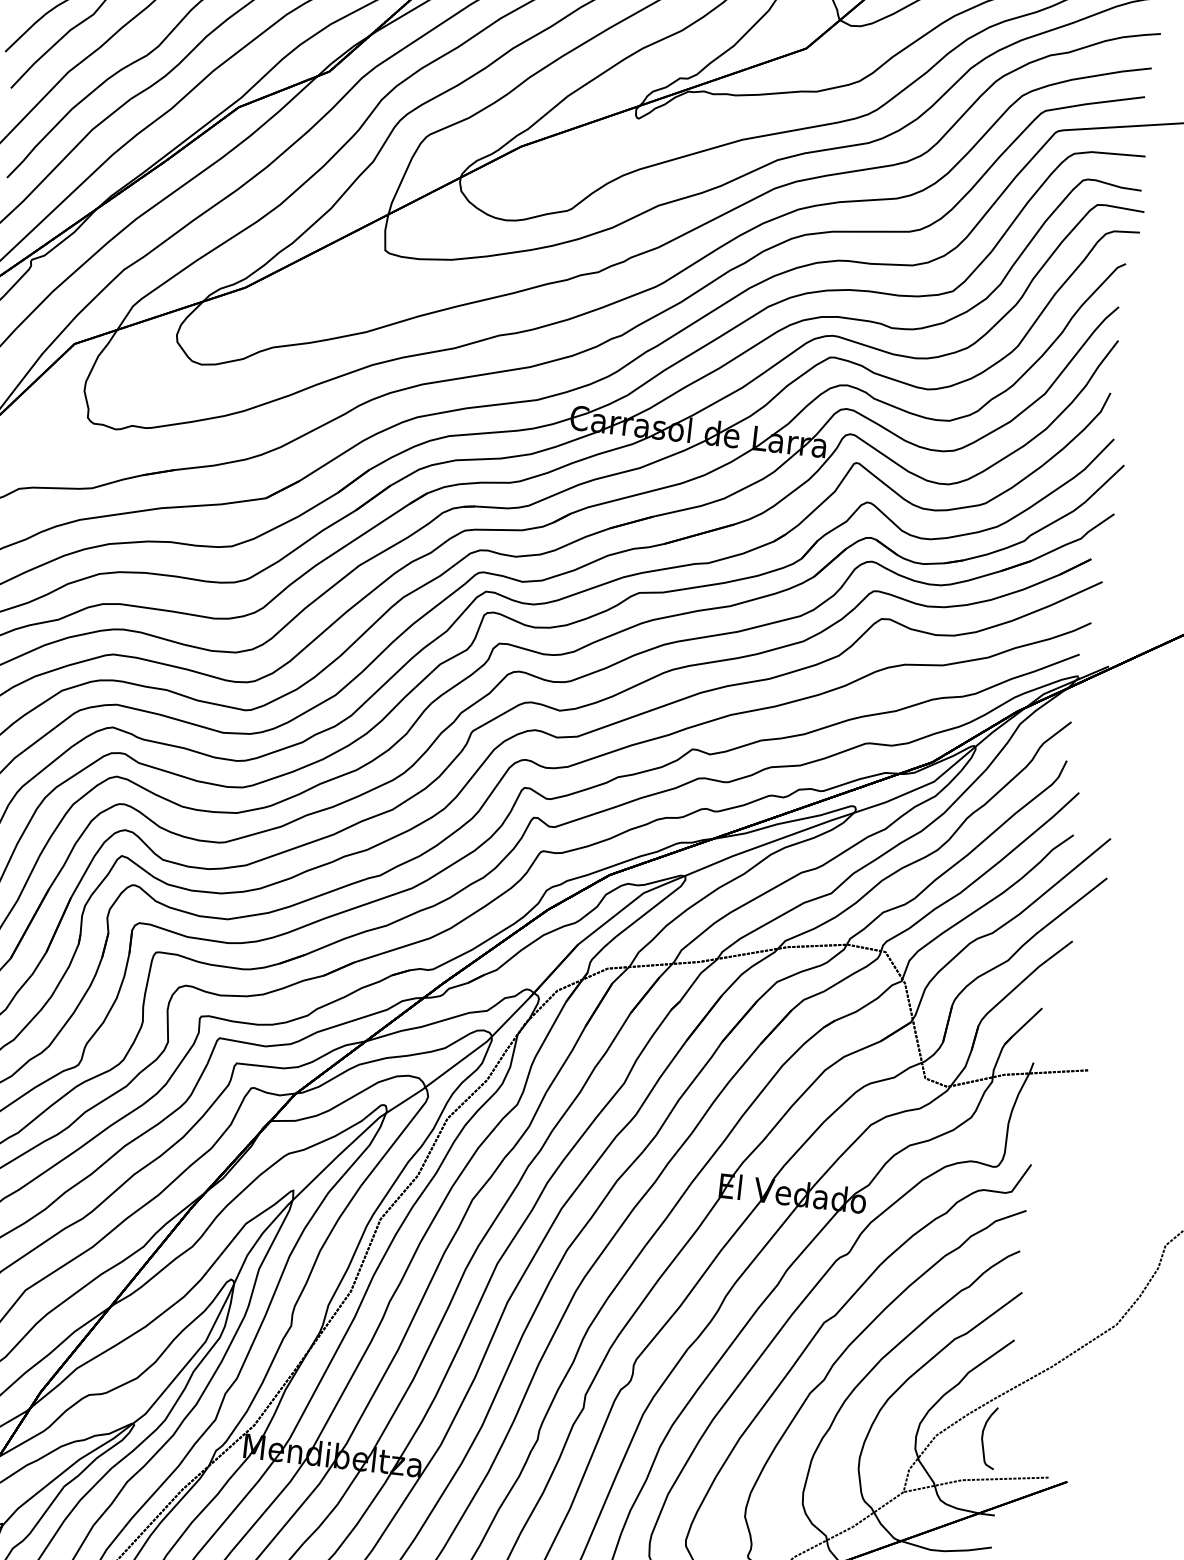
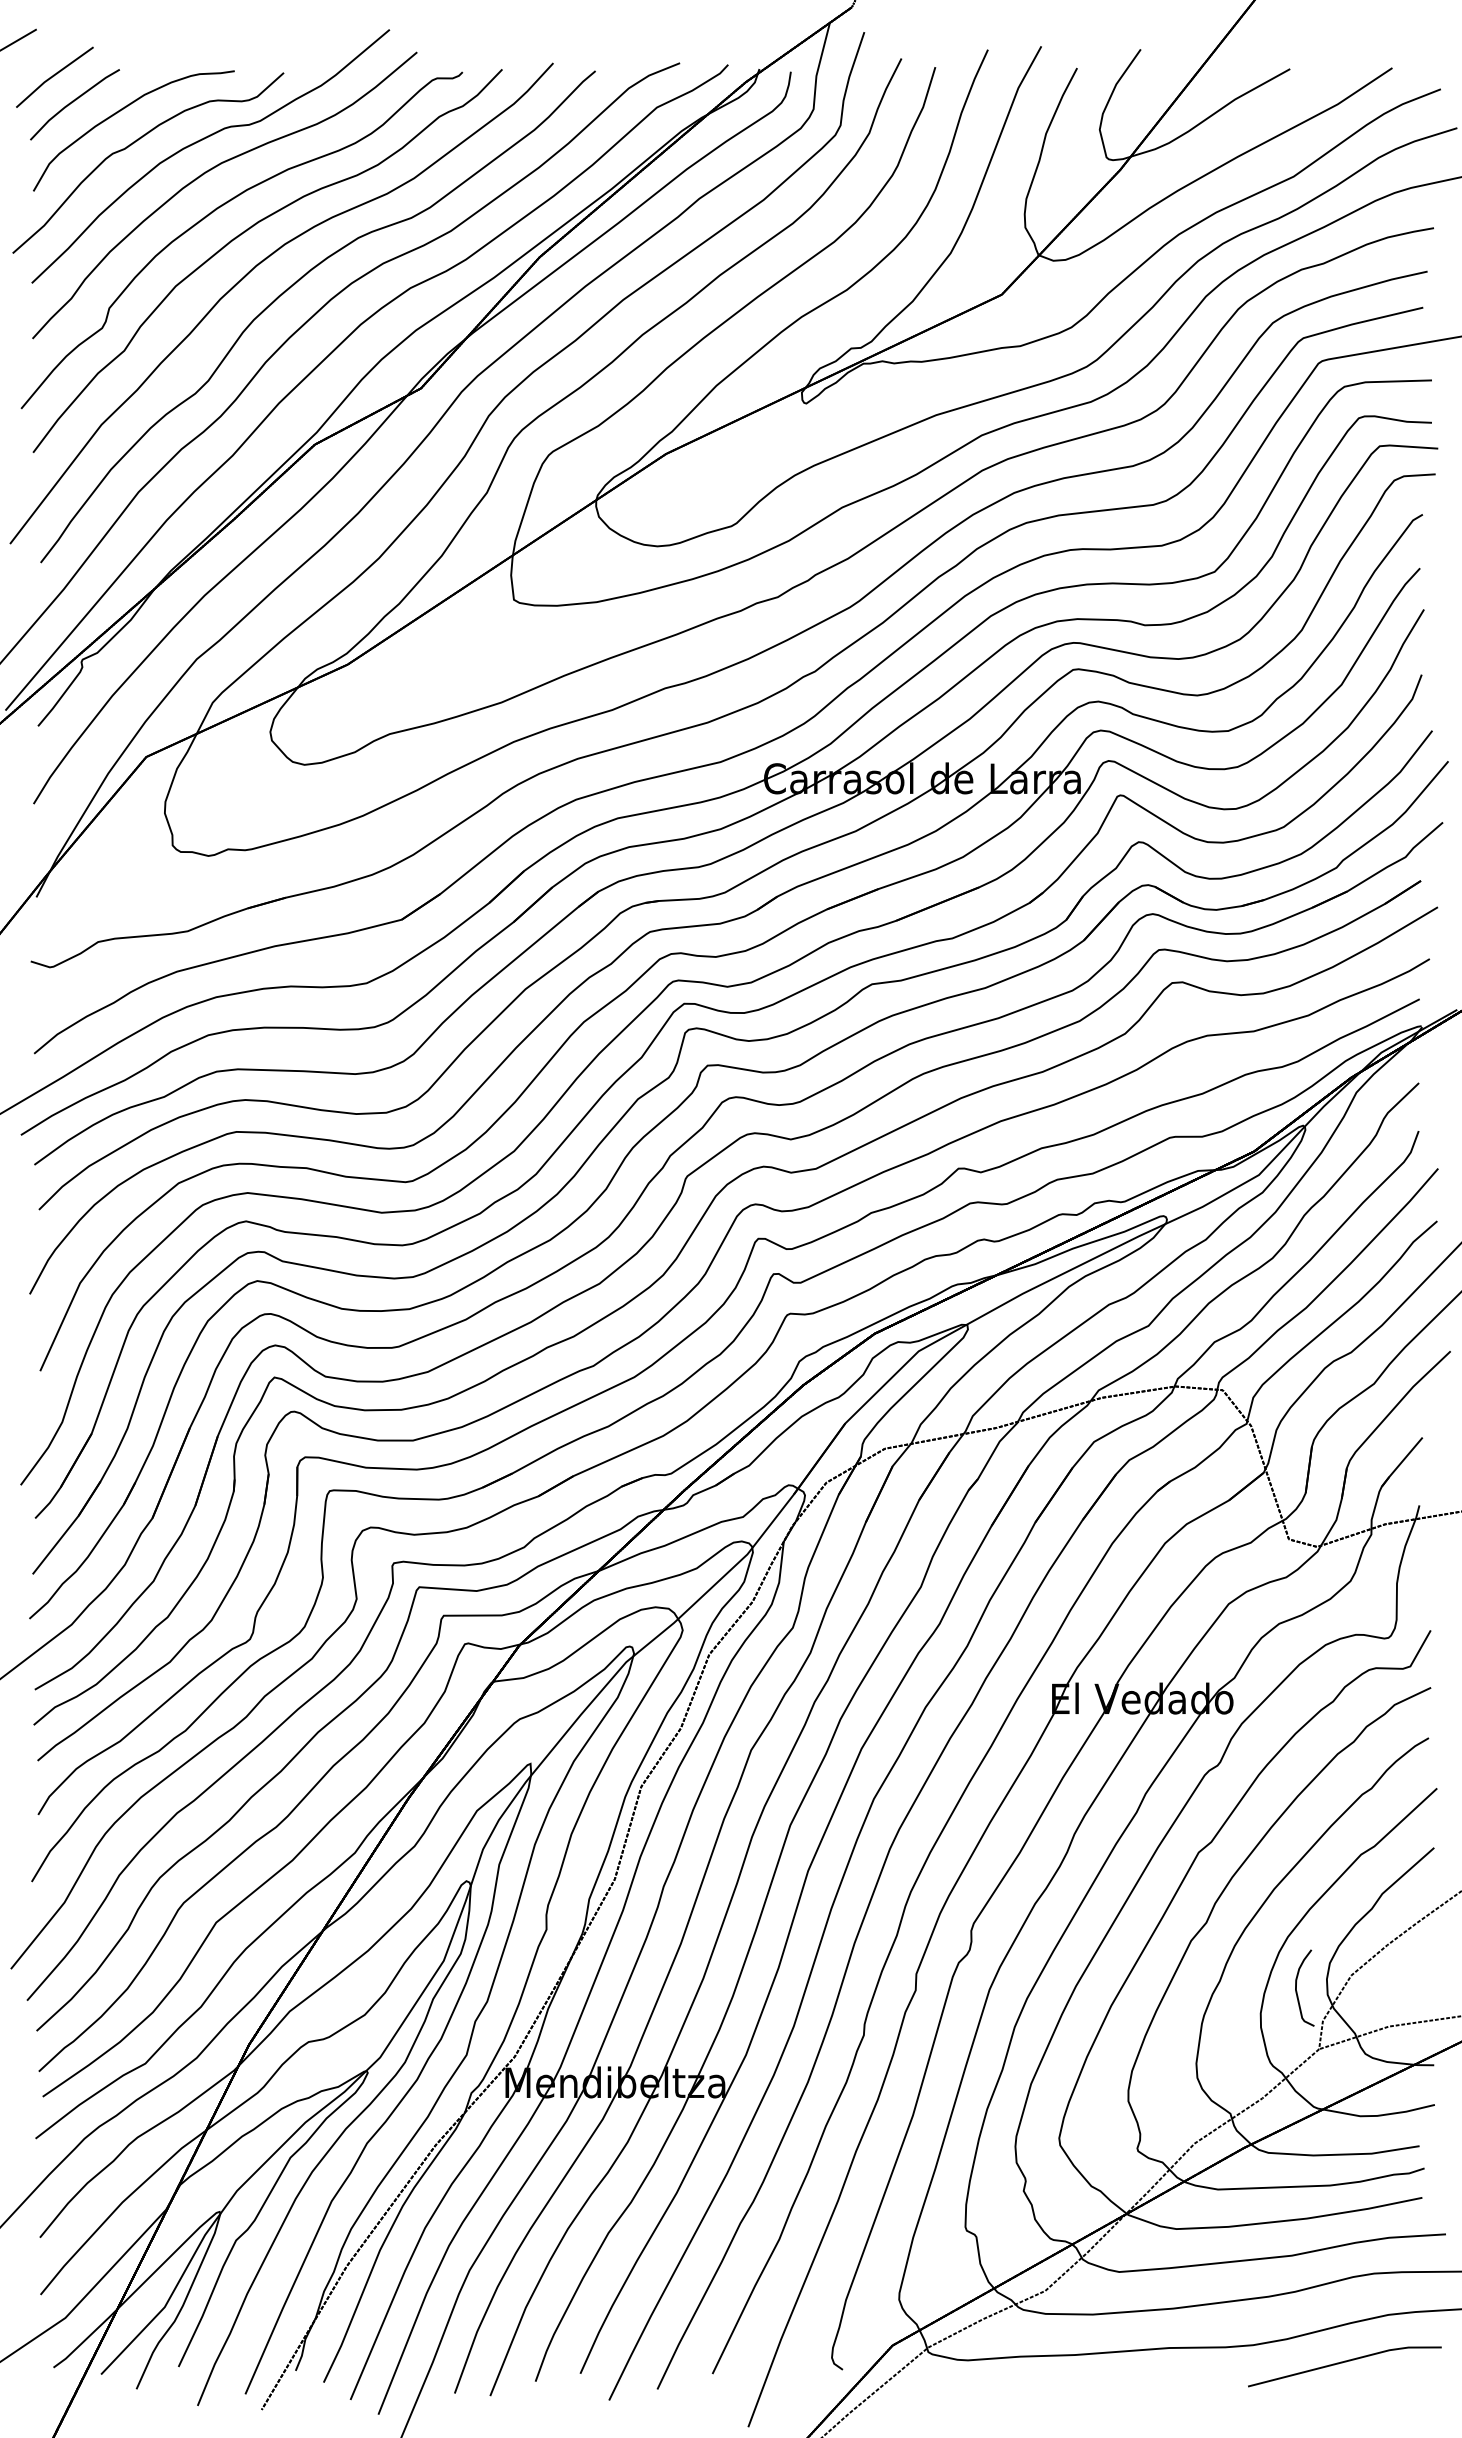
part: (982, 1436) -> (1296, 1987), moved

